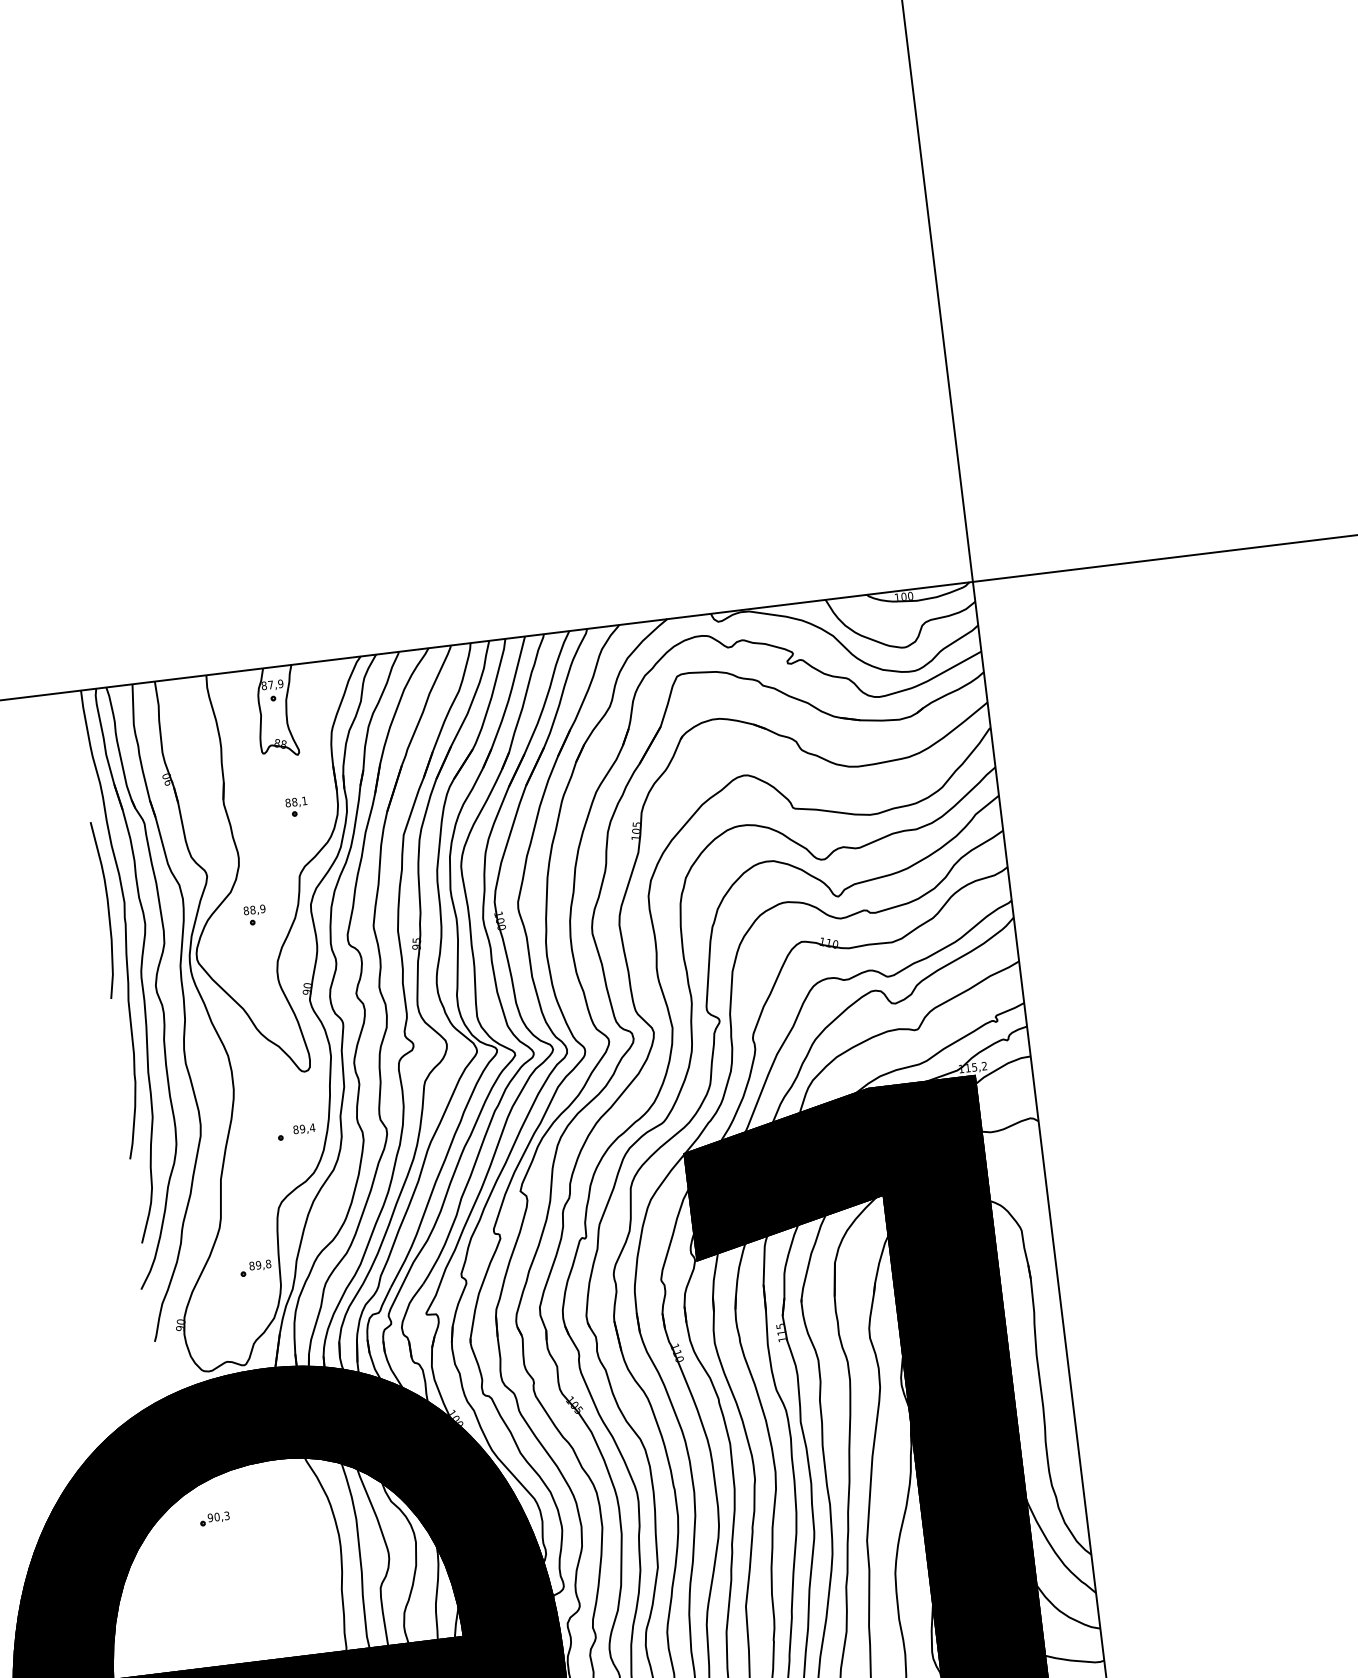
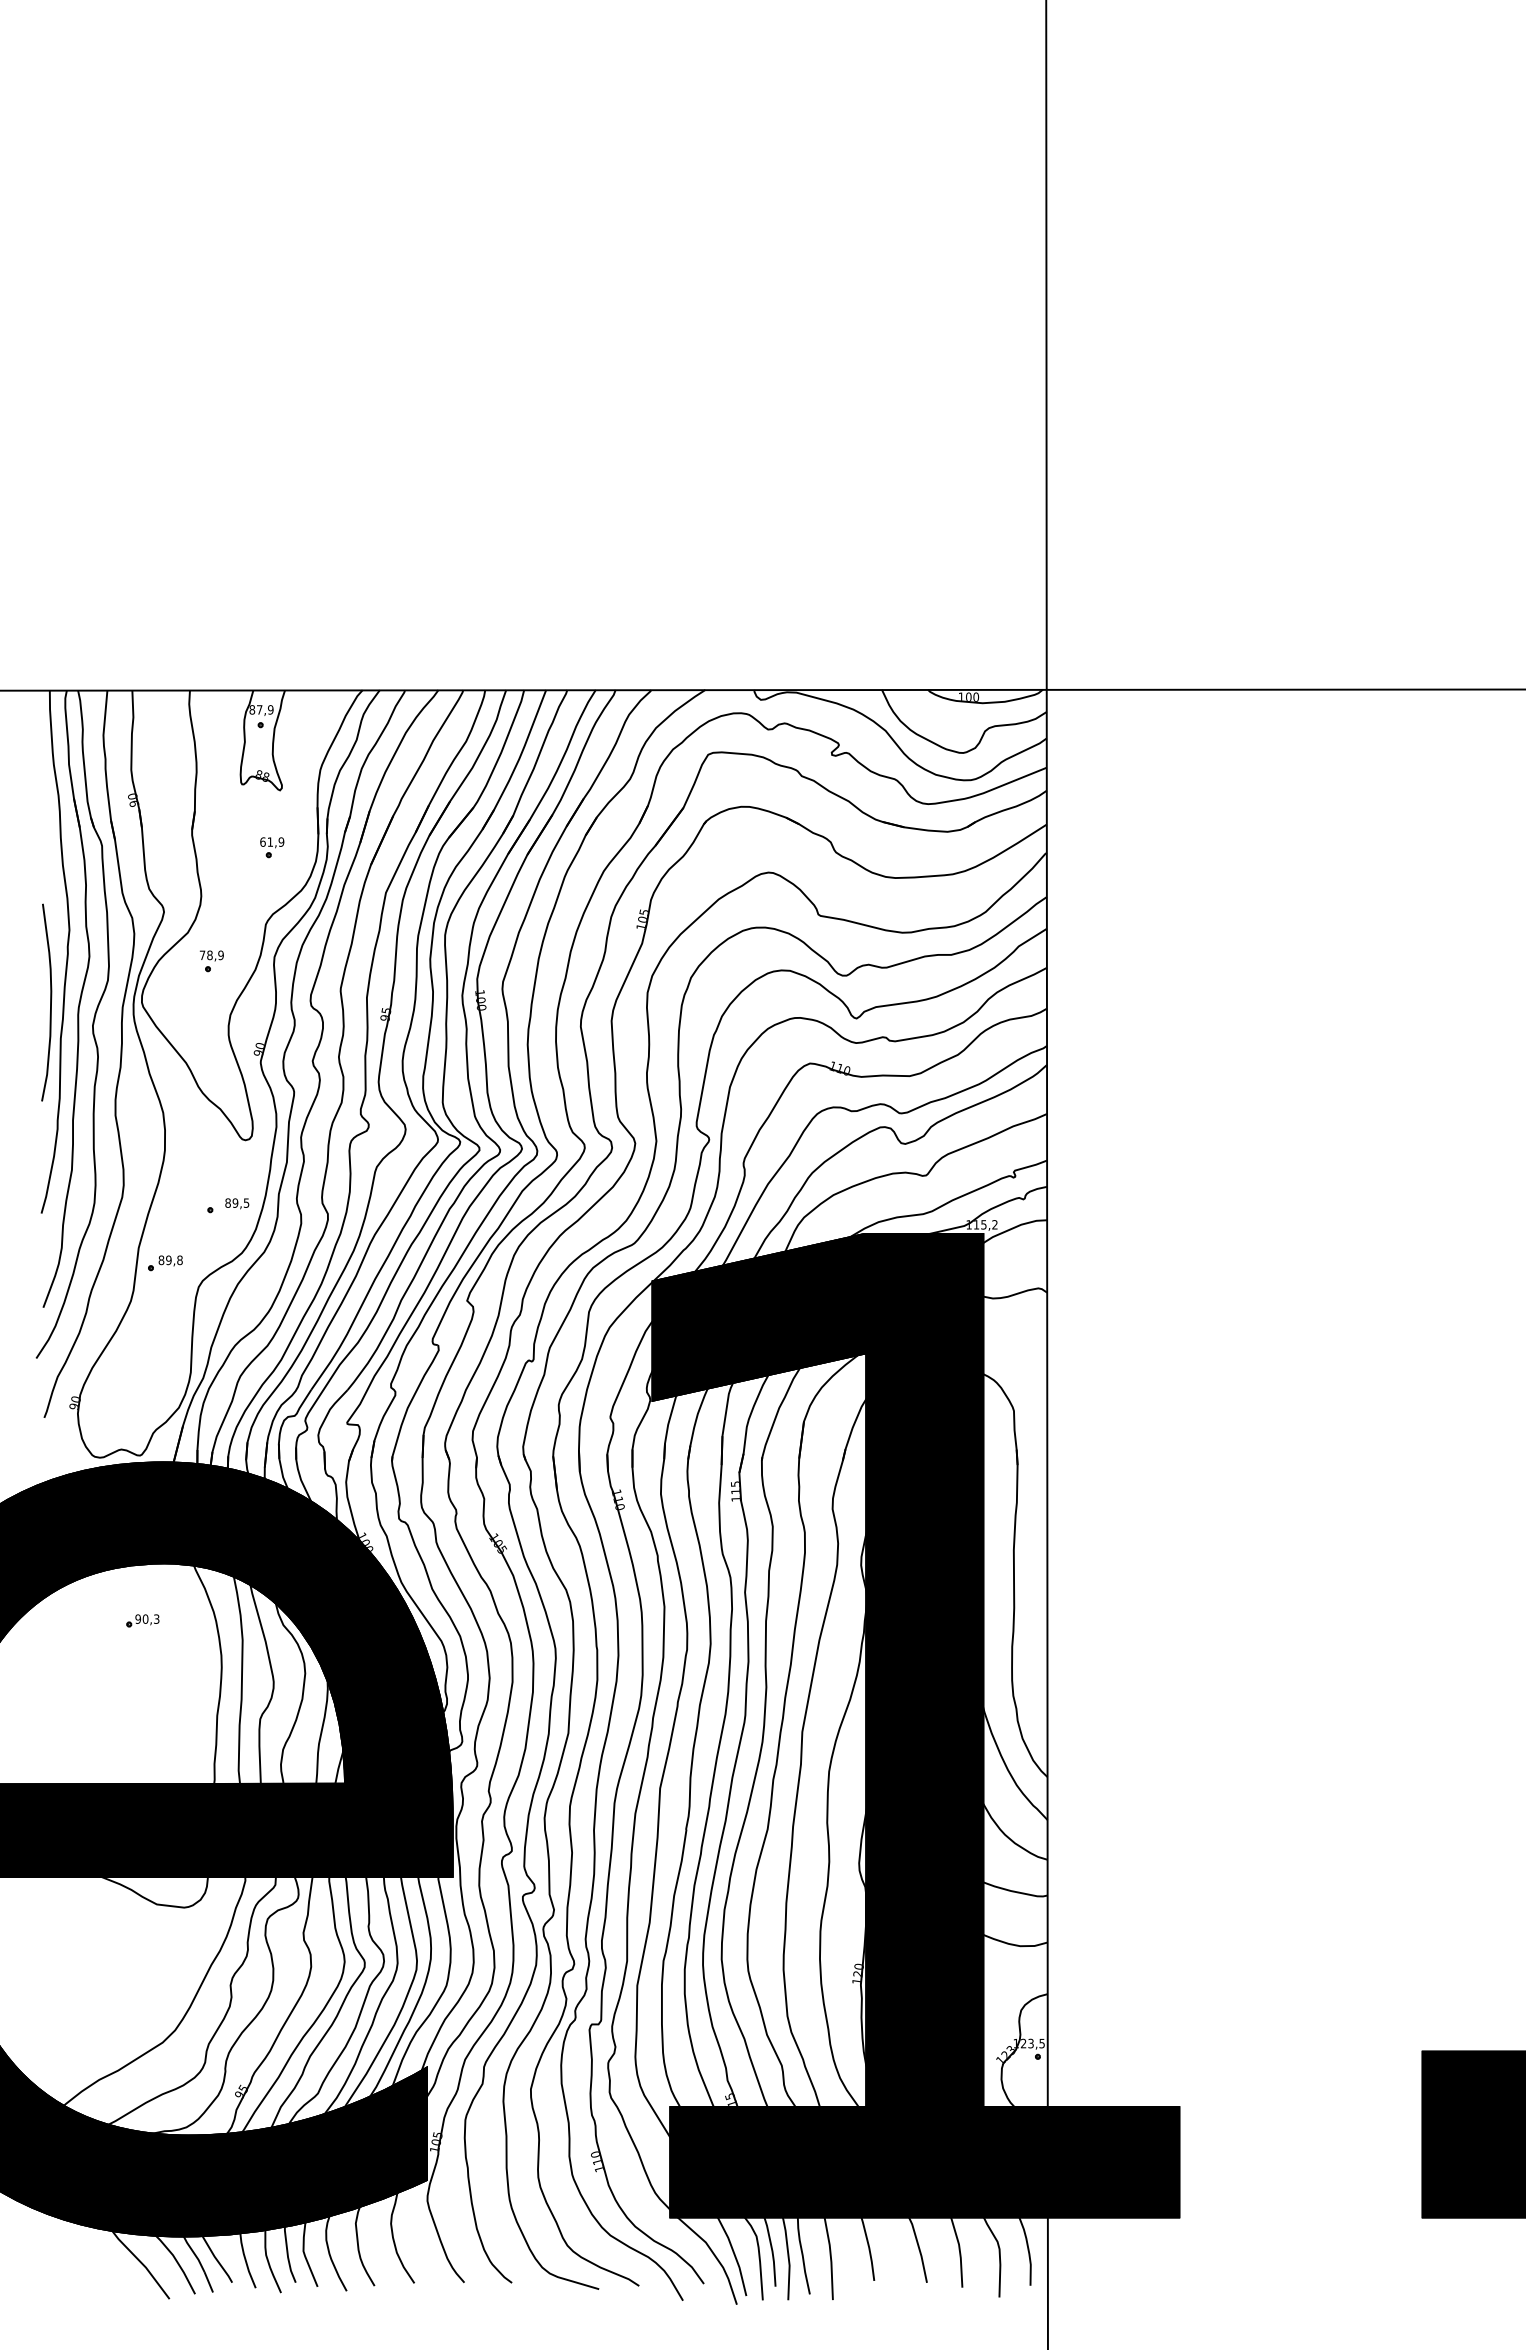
text: (296, 801) -> (272, 841), 88,1 -> 61,9
curve: (108, 909) -> (50, 1002), moved
text: (246, 911) -> (202, 955), 88,9 -> 78,9
text: (312, 1127) -> (246, 1202), 89,4 -> 89,5
part: (255, 1268) -> (165, 1263), moved
part: (214, 1518) -> (142, 1620), moved

